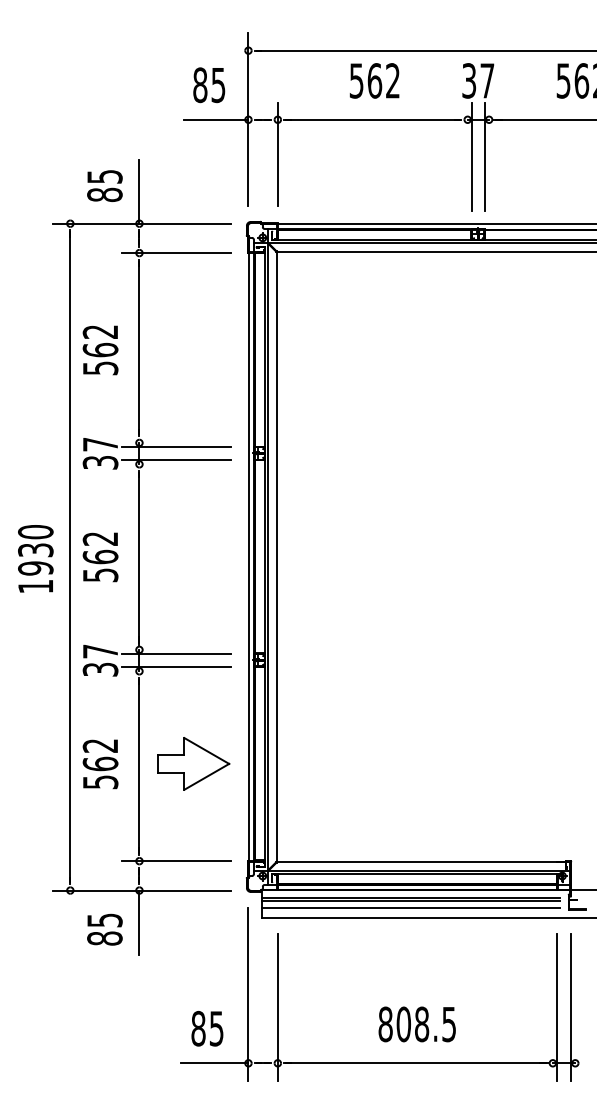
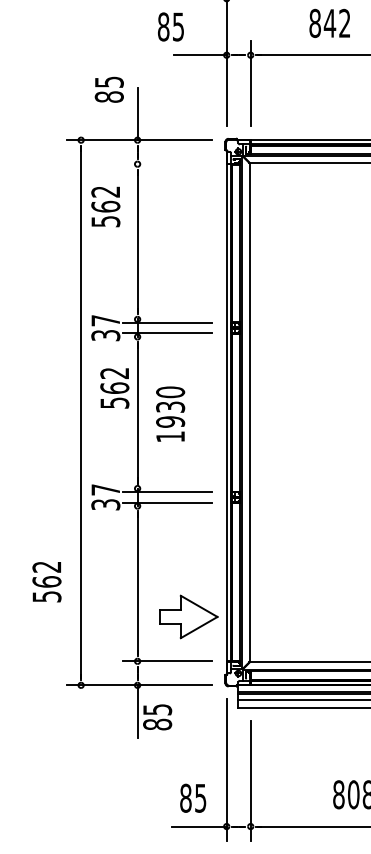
text: (365, 80) -> (322, 23), 562 -> 842
text: (209, 85) -> (171, 27), moved
text: (104, 185) -> (109, 89), moved
line: (176, 253) -> (167, 164), removed
text: (100, 350) -> (105, 207), moved
text: (100, 557) -> (114, 388), moved
text: (35, 558) -> (170, 413), moved
part: (193, 763) -> (188, 616), moved
text: (100, 764) -> (46, 582), moved
text: (104, 929) -> (157, 717), moved

